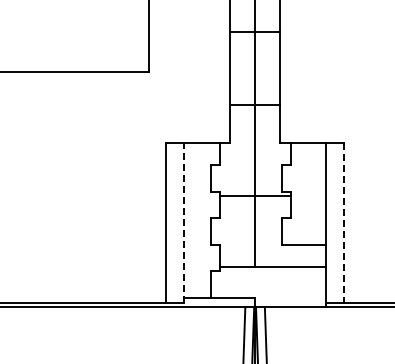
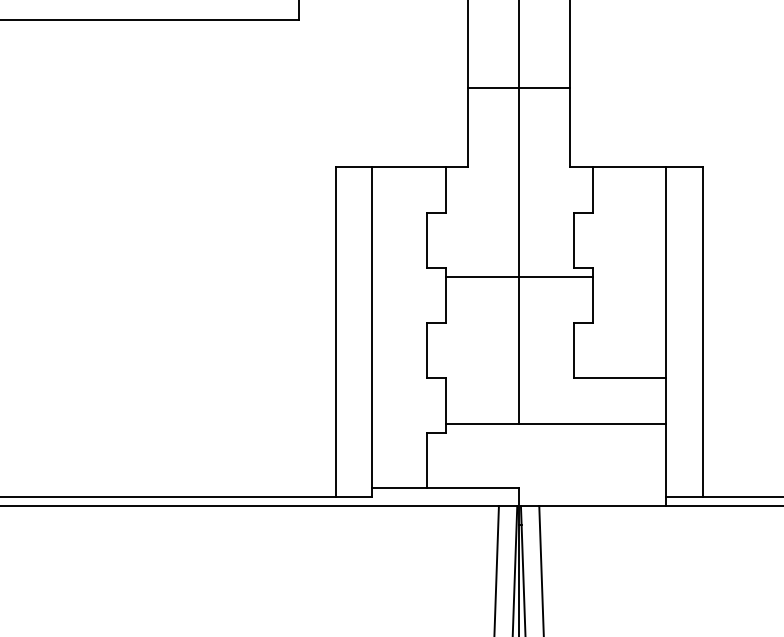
line: (184, 222) -> (373, 331), dashed -> solid
line: (343, 222) -> (701, 331), dashed -> solid

